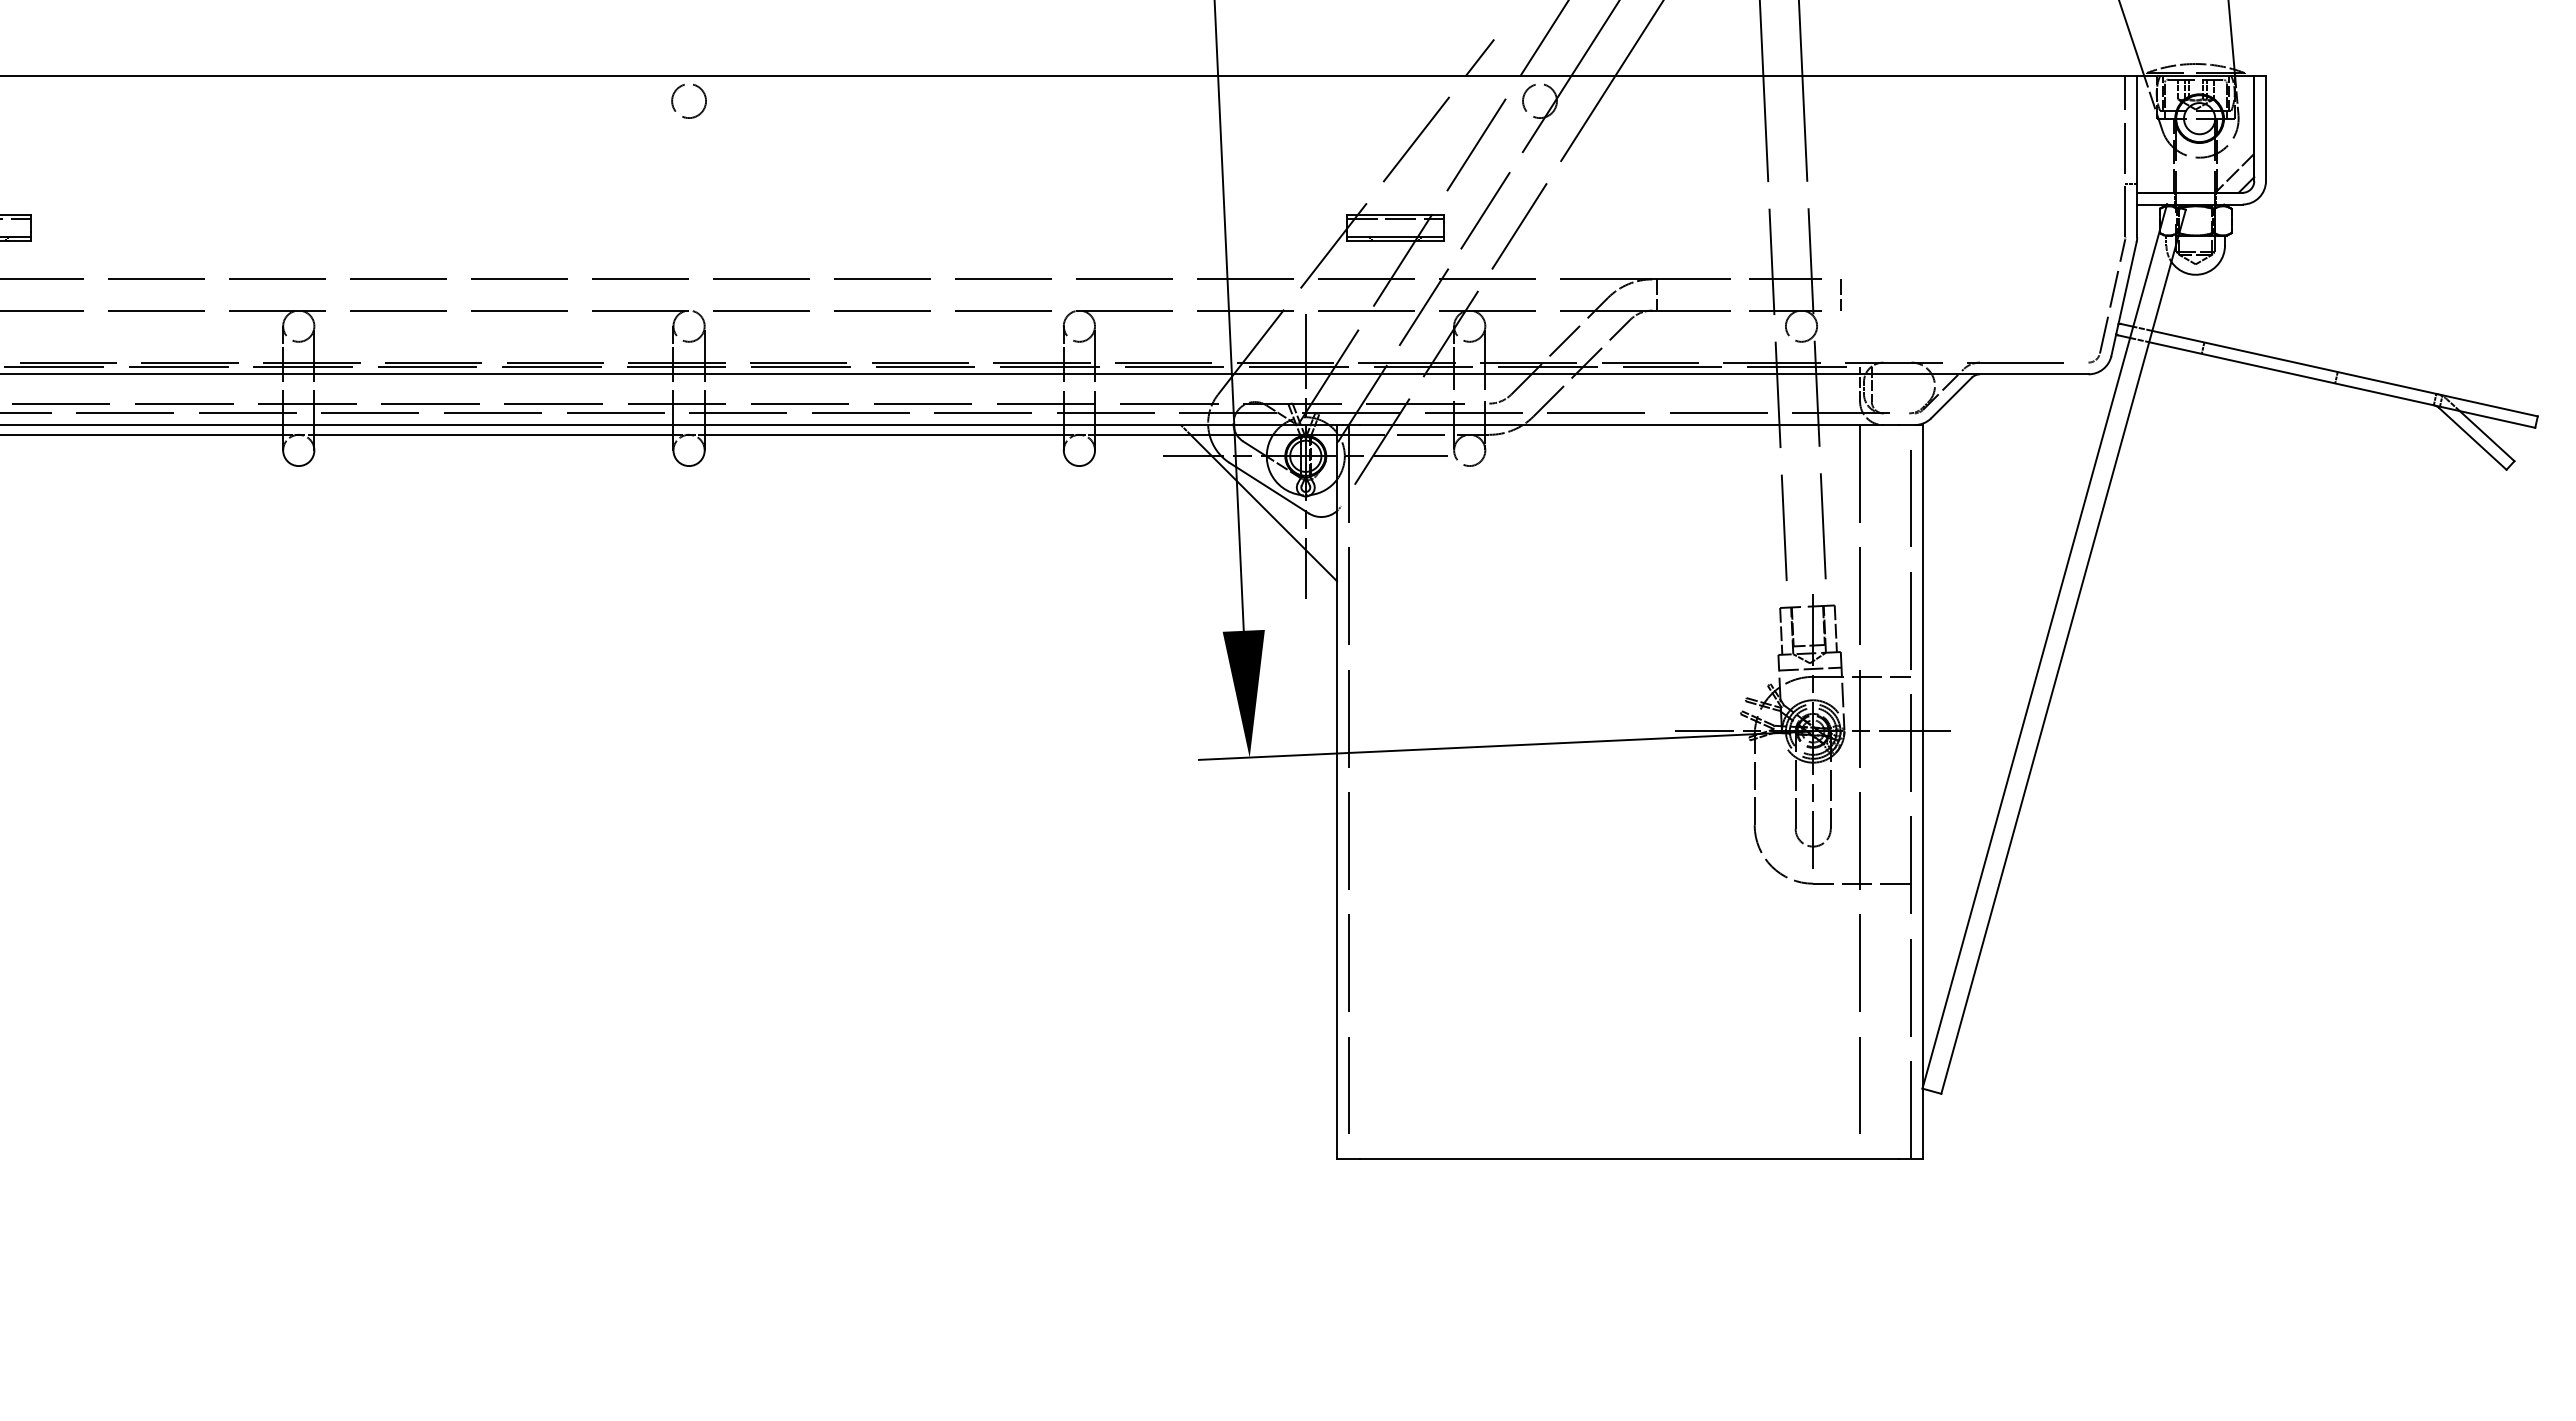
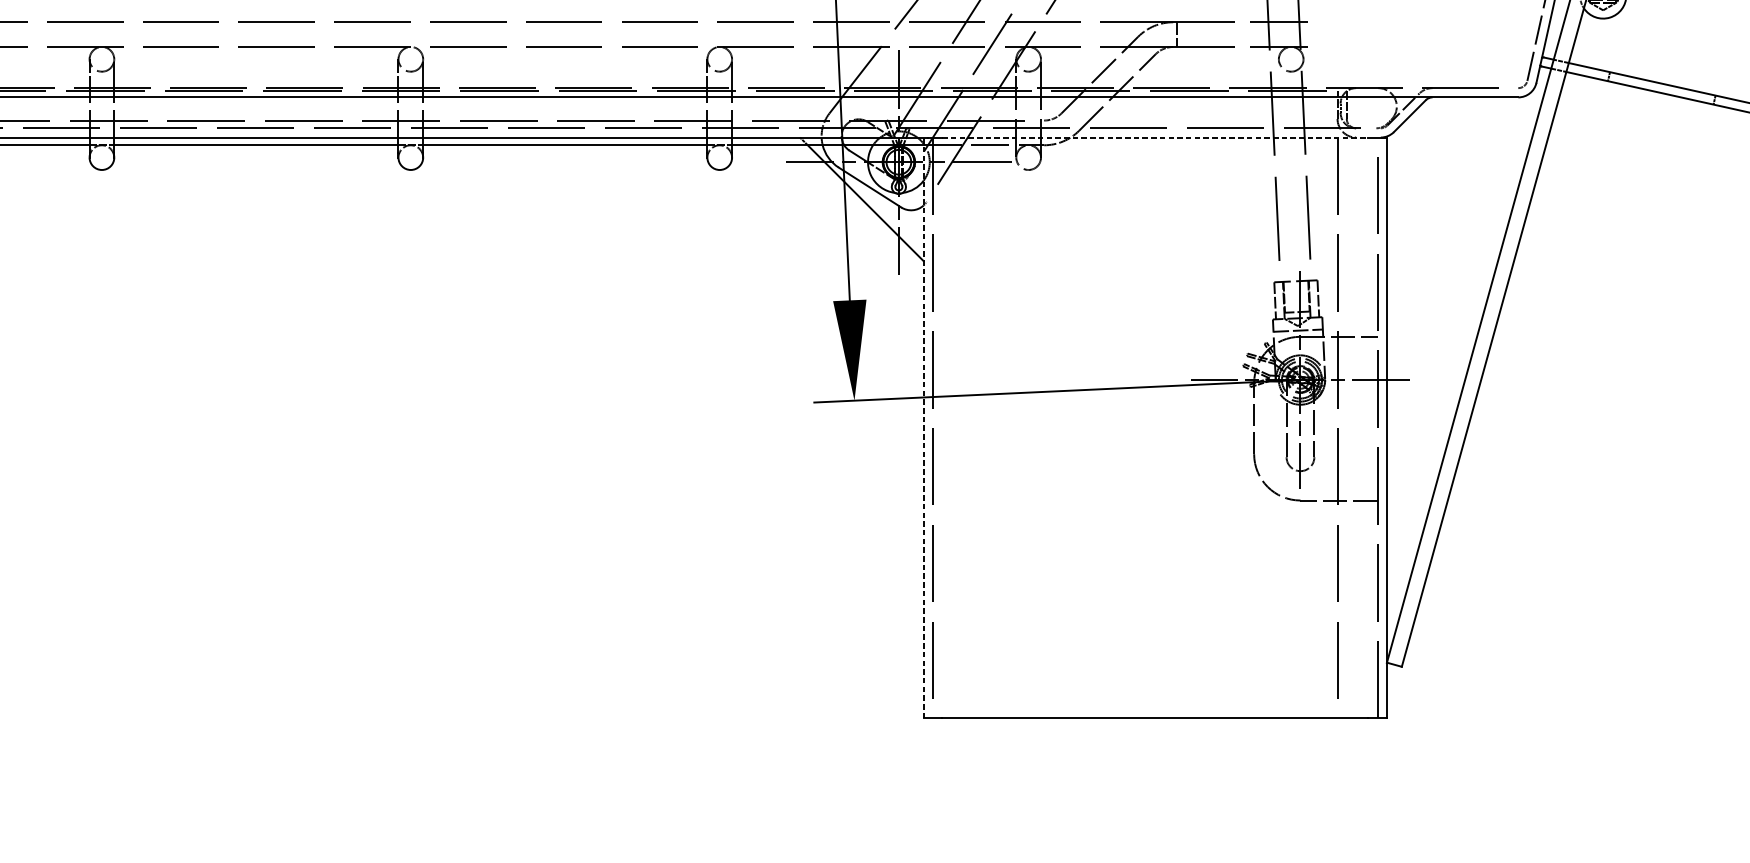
line: (1840, 294) -> (1322, 34), removed
line: (1630, 425) -> (1155, 137), solid -> dashed
line: (1337, 791) -> (923, 427), solid -> dashed

